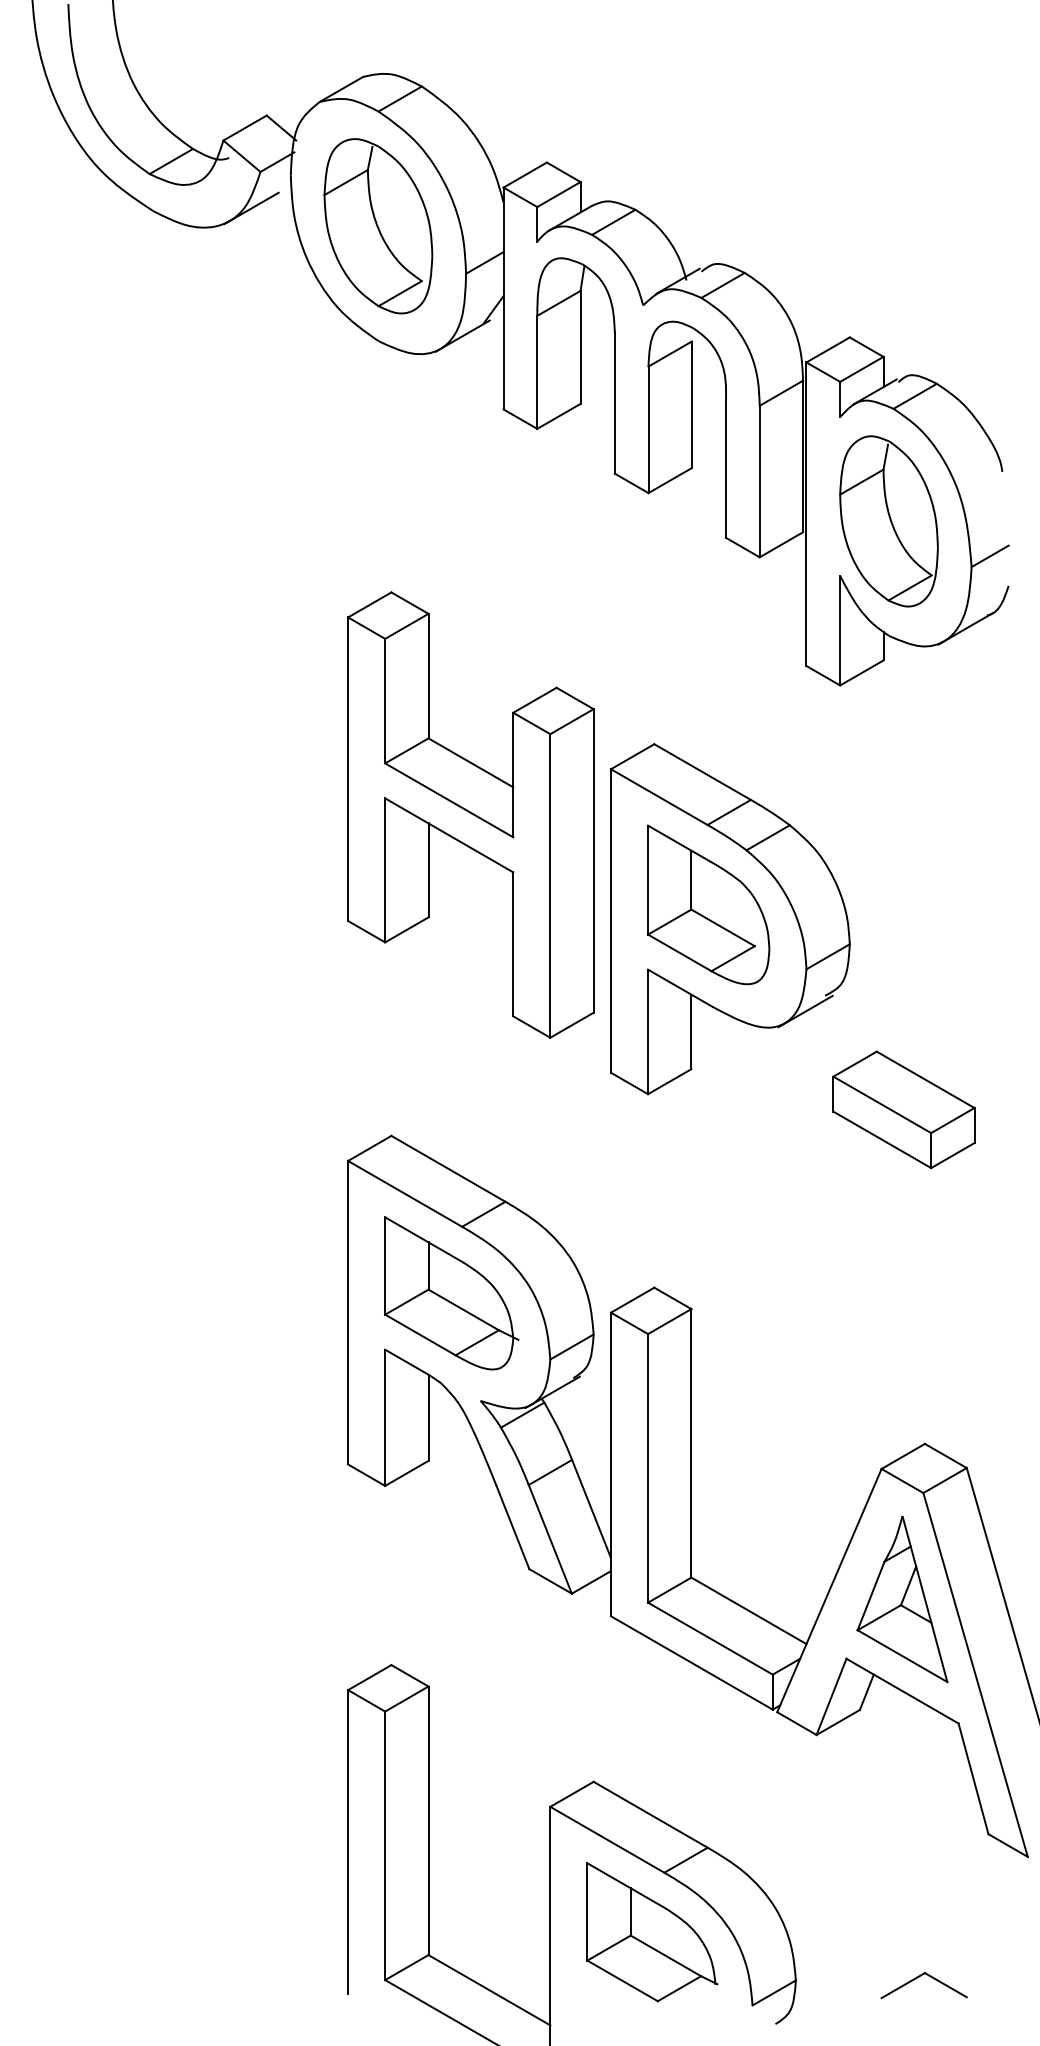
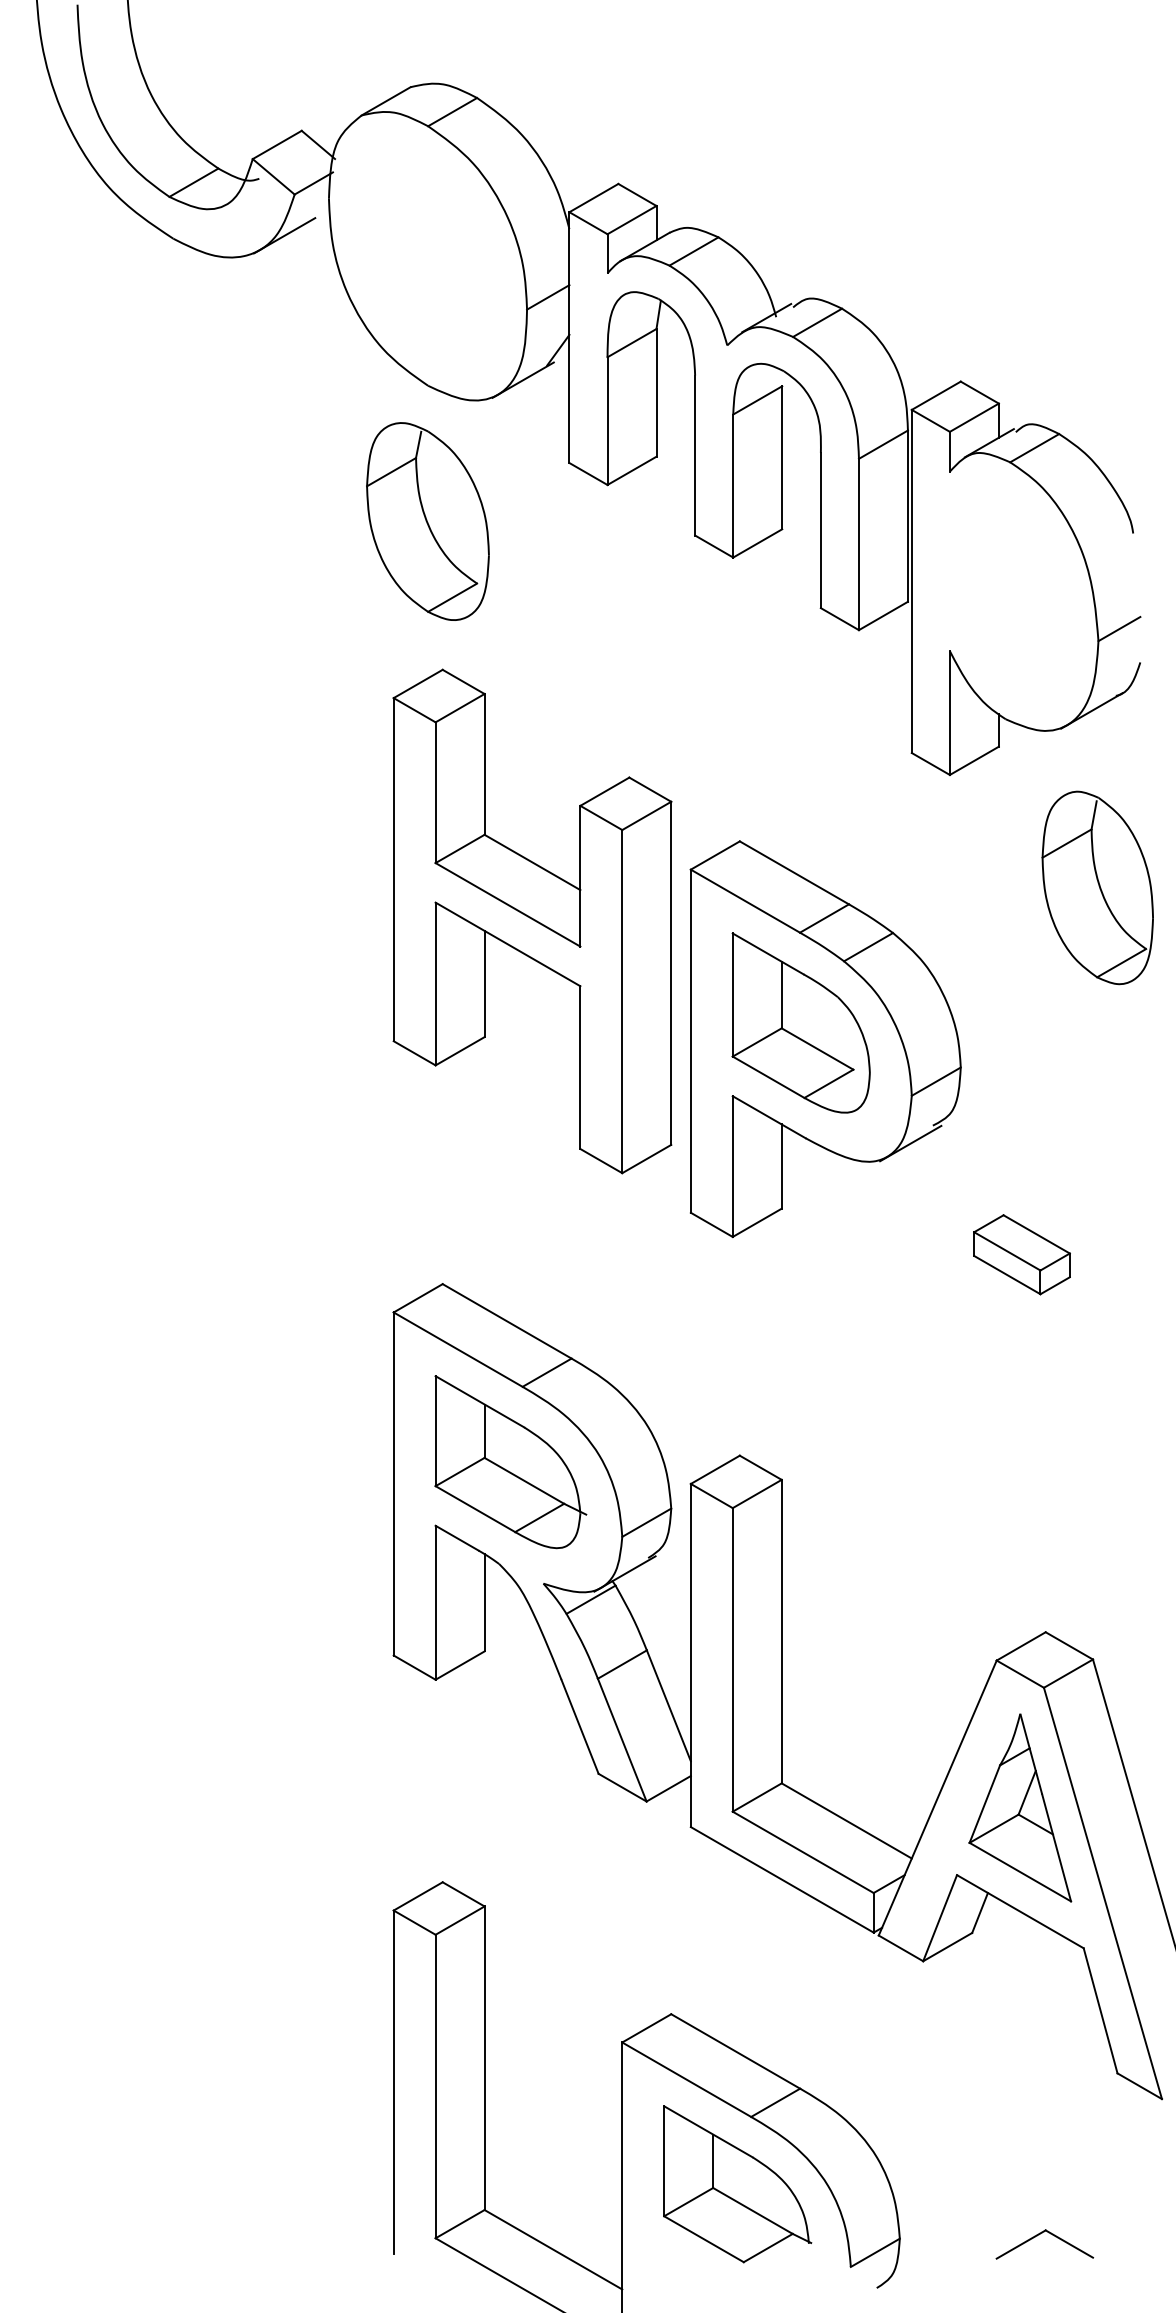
part: (378, 226) -> (428, 521), moved
part: (888, 521) -> (1097, 888), moved
part: (903, 1109) -> (1021, 1254), size x0.6

